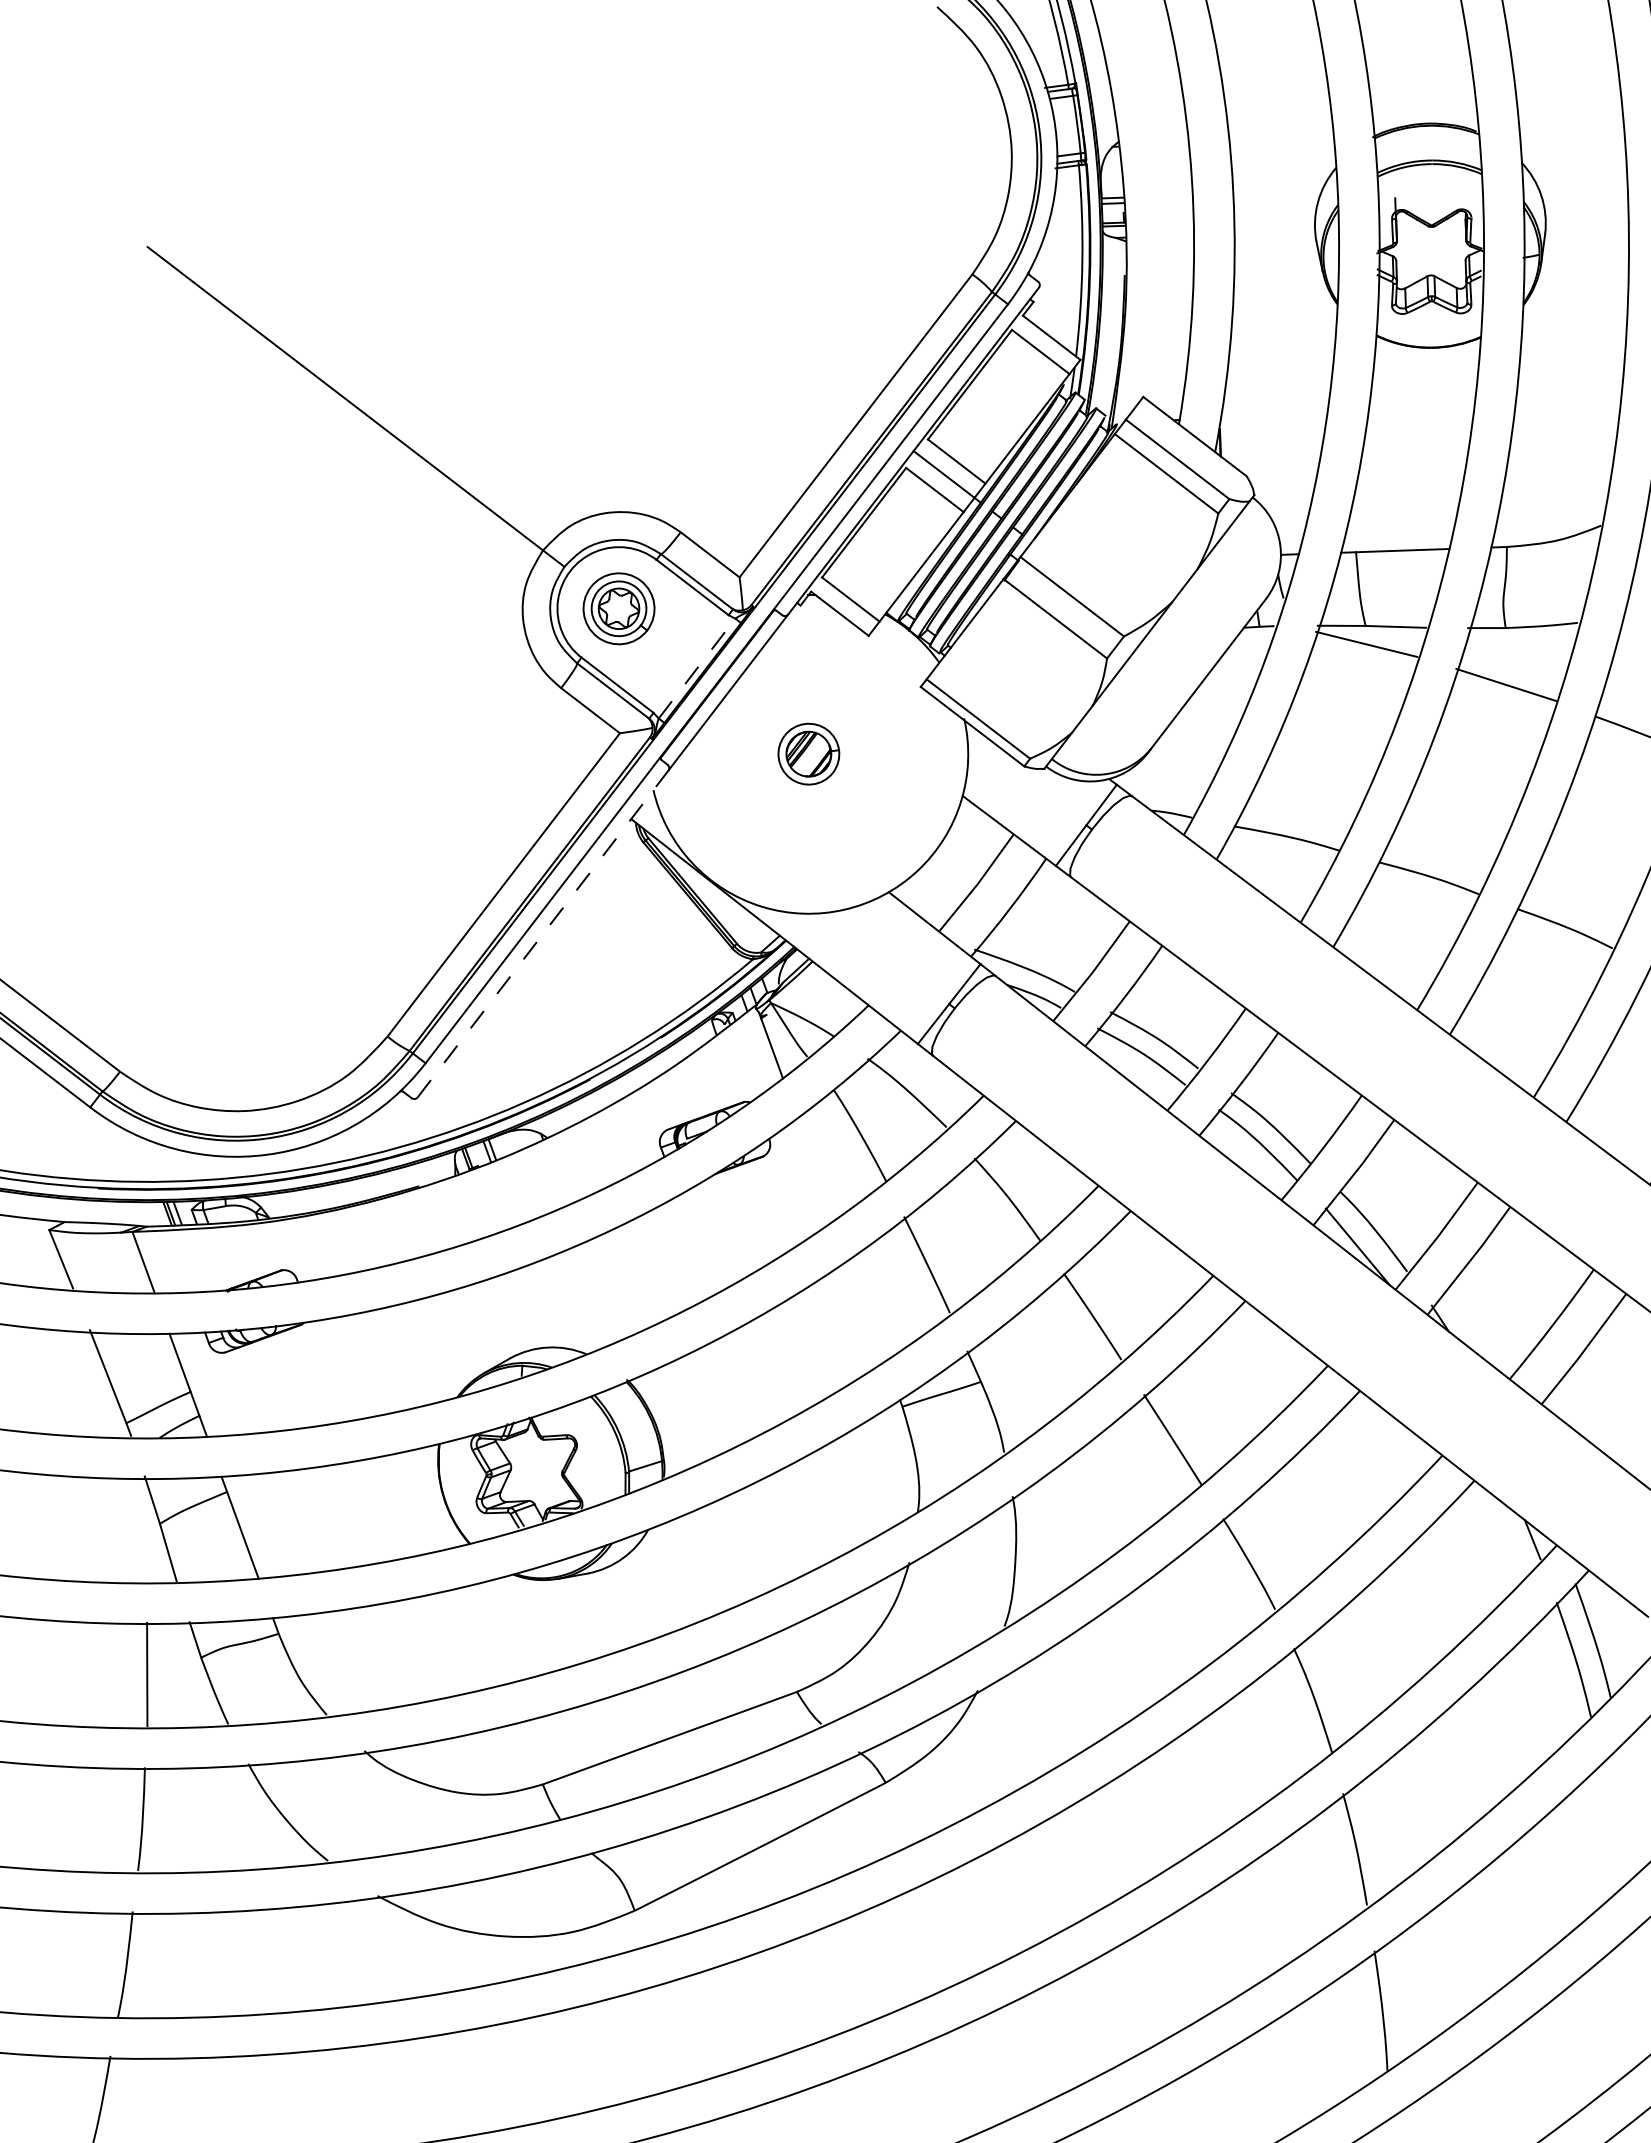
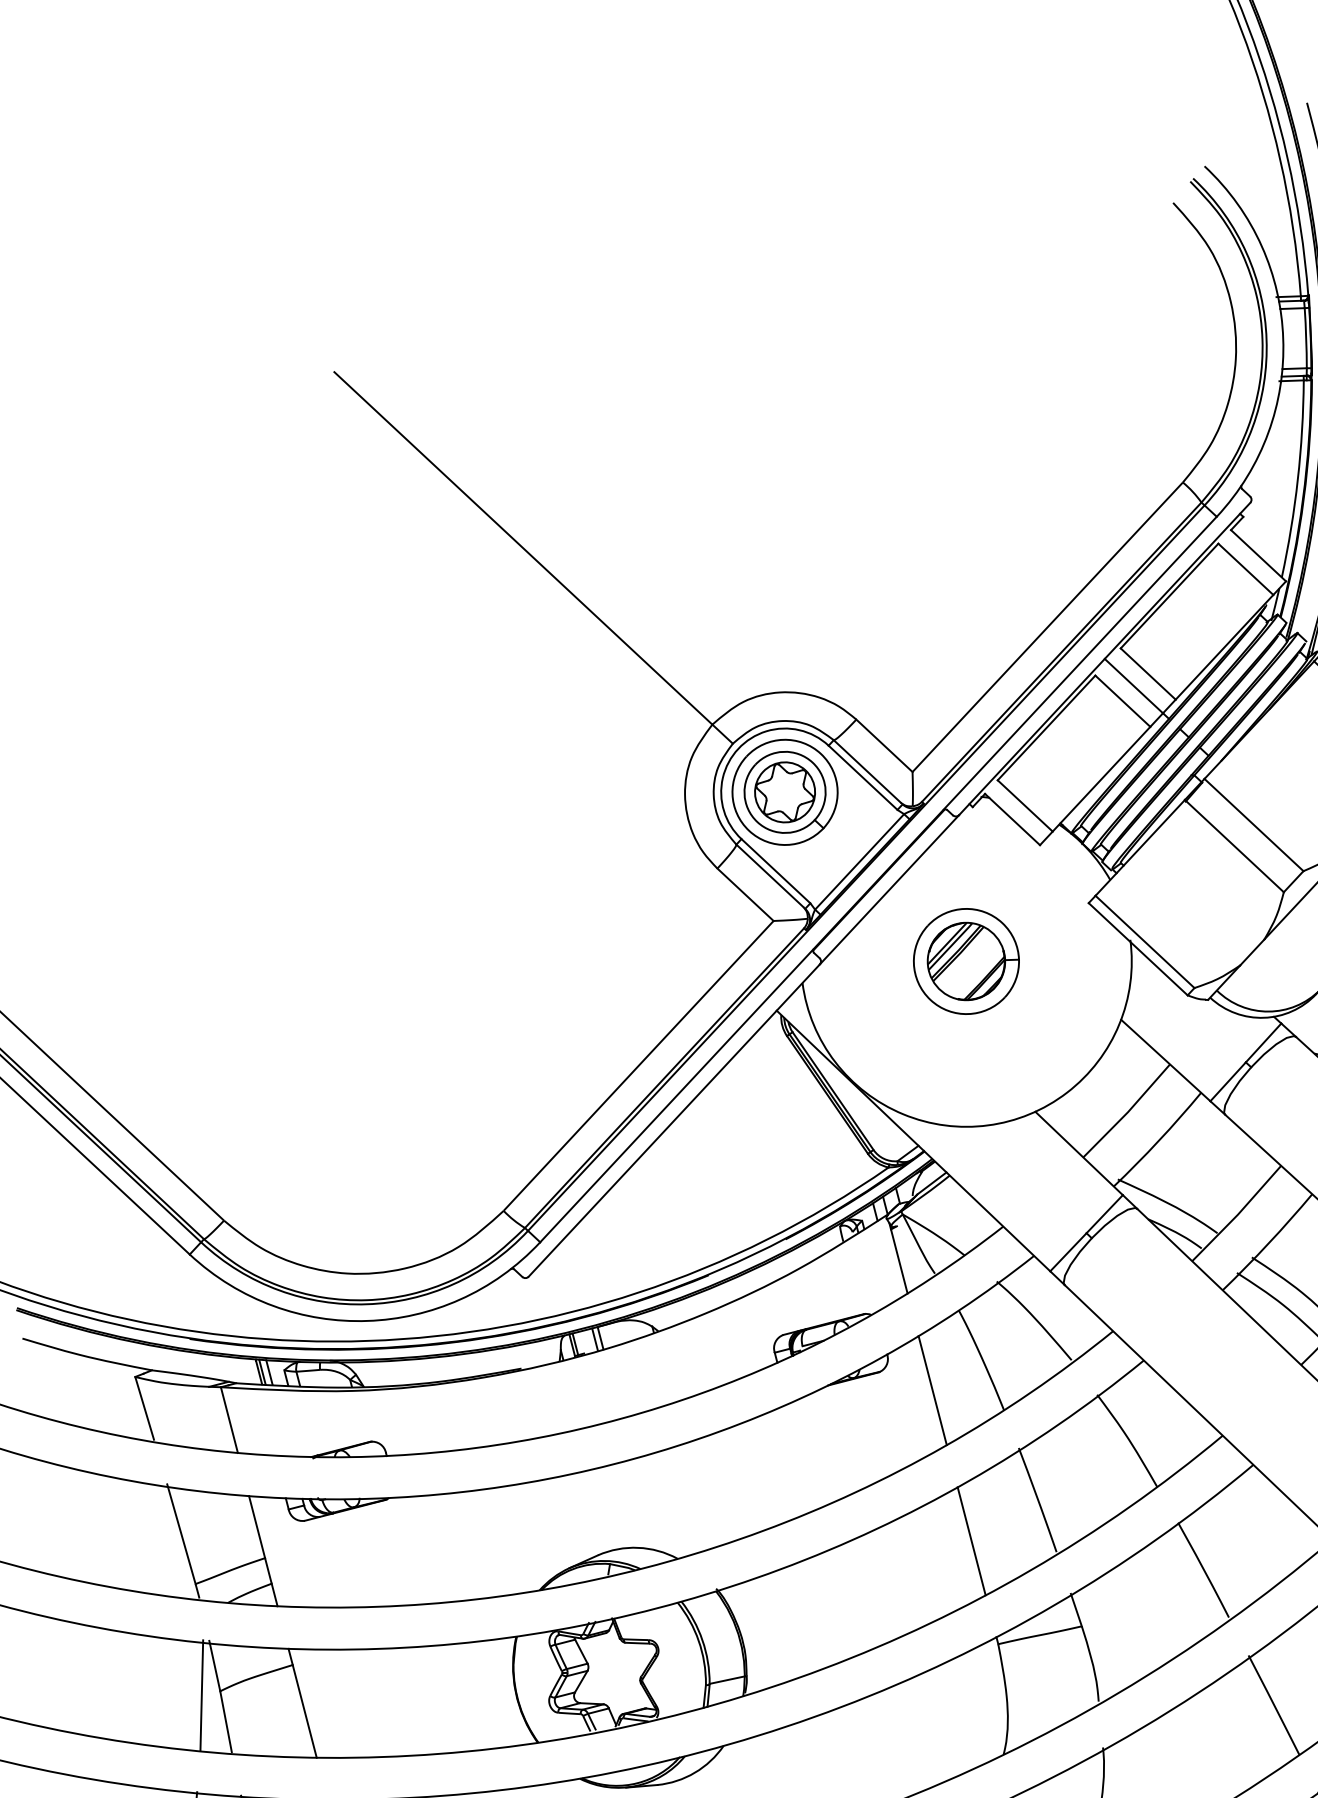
part: (618, 608) -> (784, 792), size x1.43
line: (697, 668) -> (860, 861), dashed -> solid
part: (808, 753) -> (966, 960), size x1.67
line: (543, 934) -> (674, 1121), dashed -> solid
line: (815, 1169) -> (932, 1390), added
line: (867, 1310) -> (971, 1541), added
line: (142, 1529) -> (201, 1695), added

